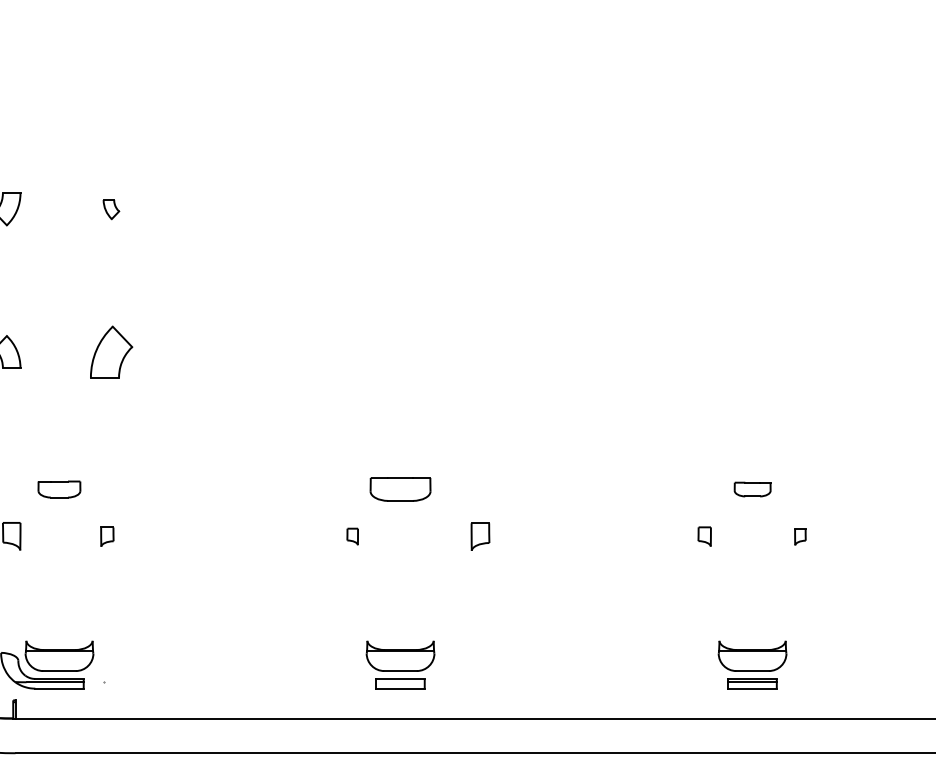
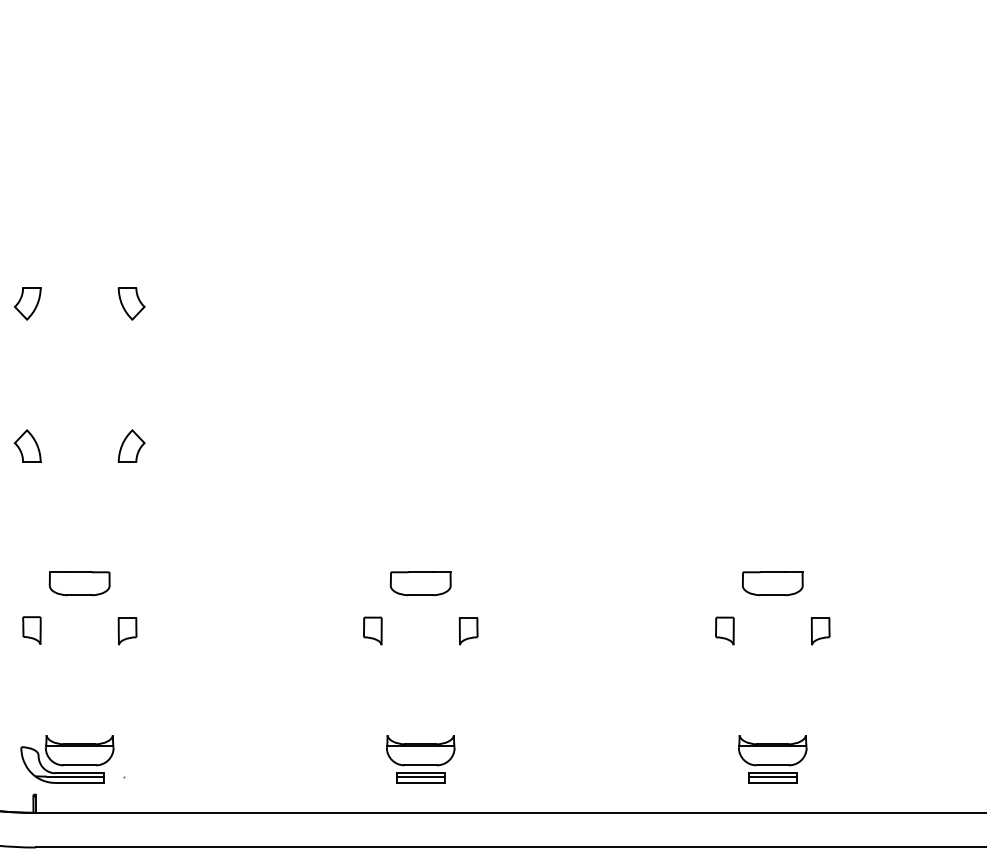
part: (111, 209) -> (131, 303), size x1.67
part: (111, 351) -> (131, 445), size x0.62
part: (59, 489) -> (79, 583), size x1.43
part: (752, 489) -> (772, 583), size x1.67
part: (352, 536) -> (372, 630), size x1.67
part: (704, 536) -> (724, 630), size x1.43
part: (107, 537) -> (127, 631), size x1.43
part: (480, 537) -> (468, 631), moved
part: (800, 537) -> (820, 631), size x1.67
line: (400, 682) -> (420, 776), added

